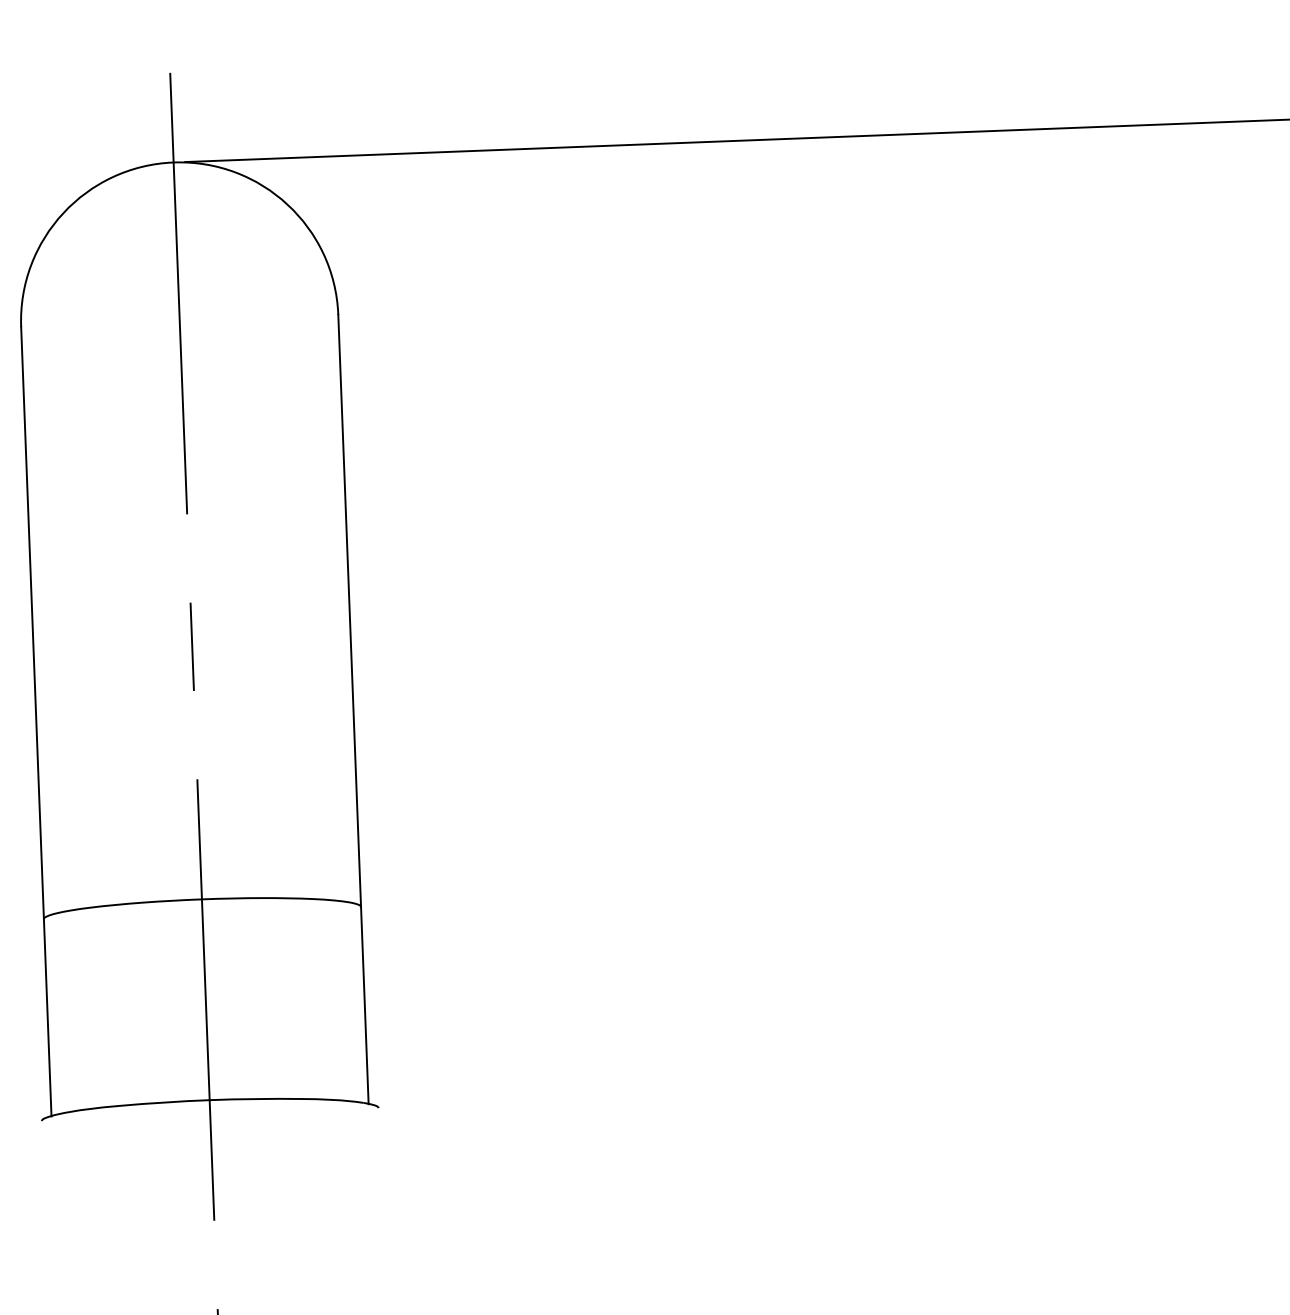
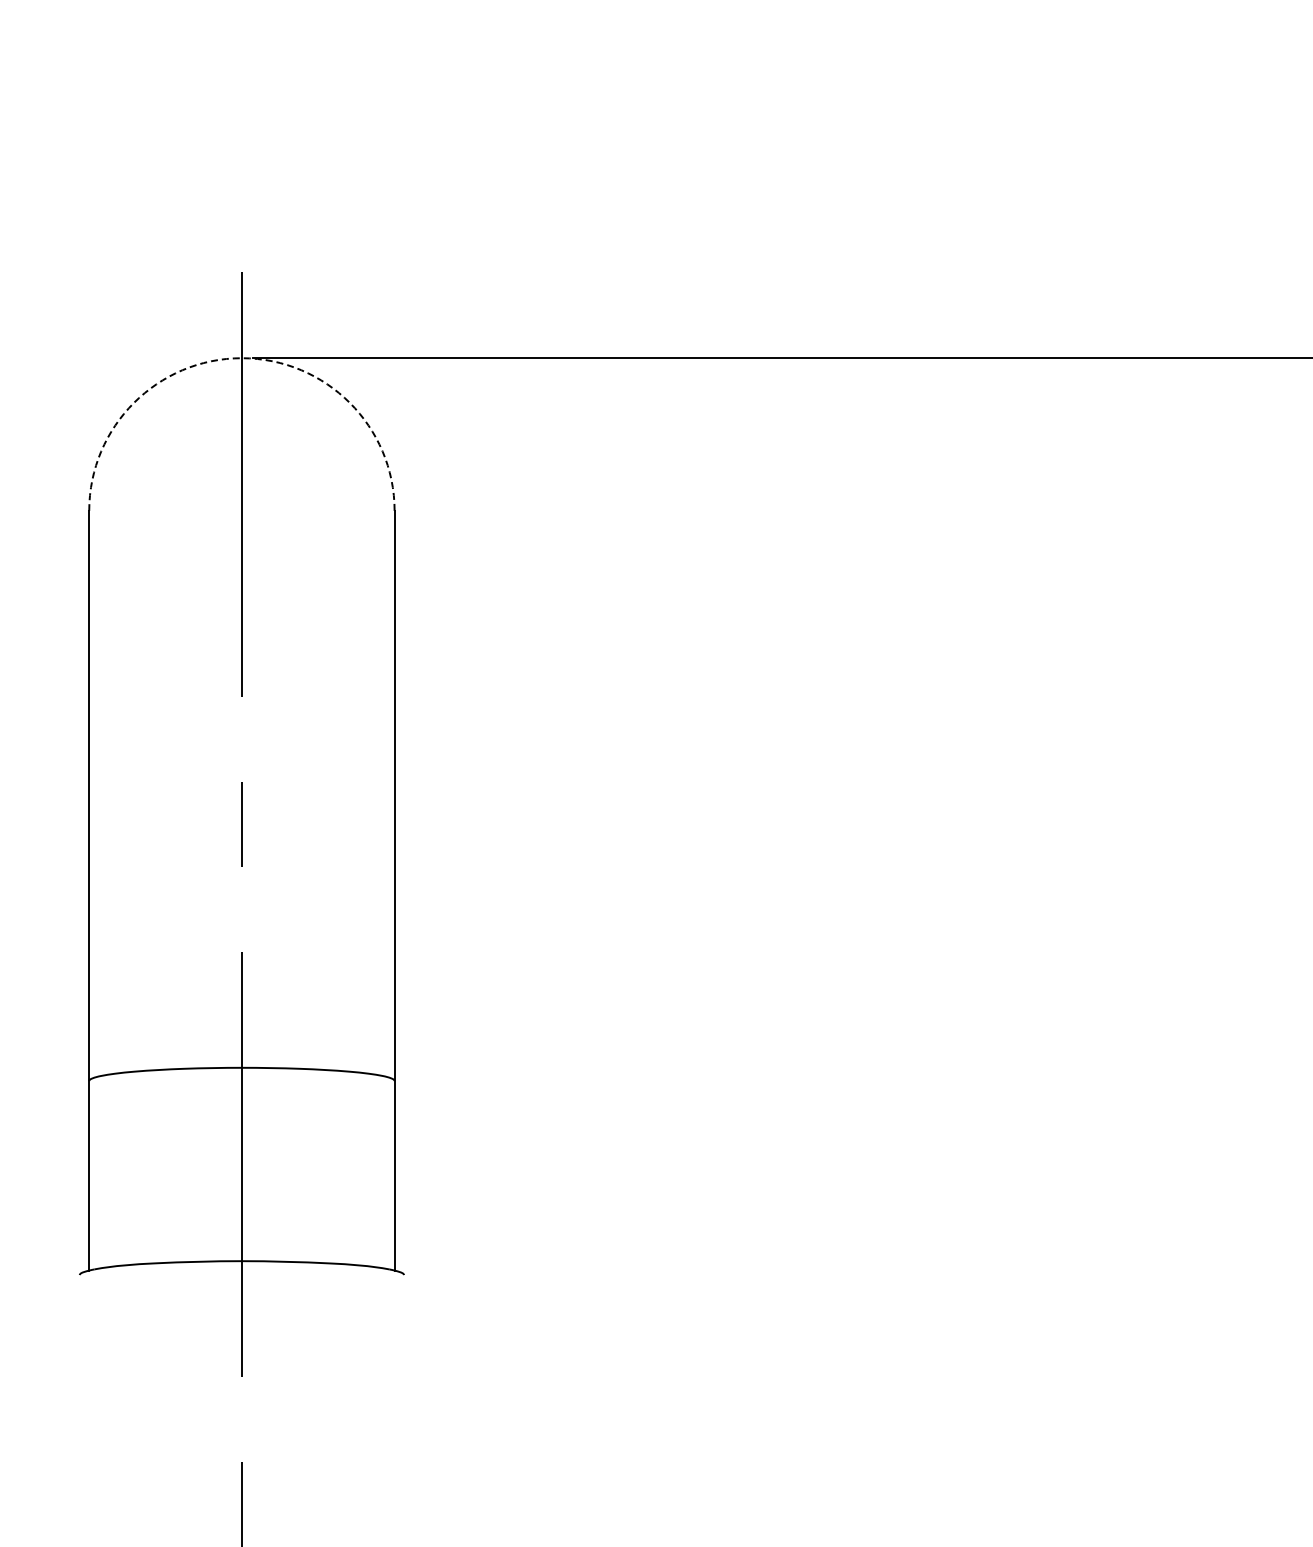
arc: (173, 162) -> (241, 358), solid -> dashed

